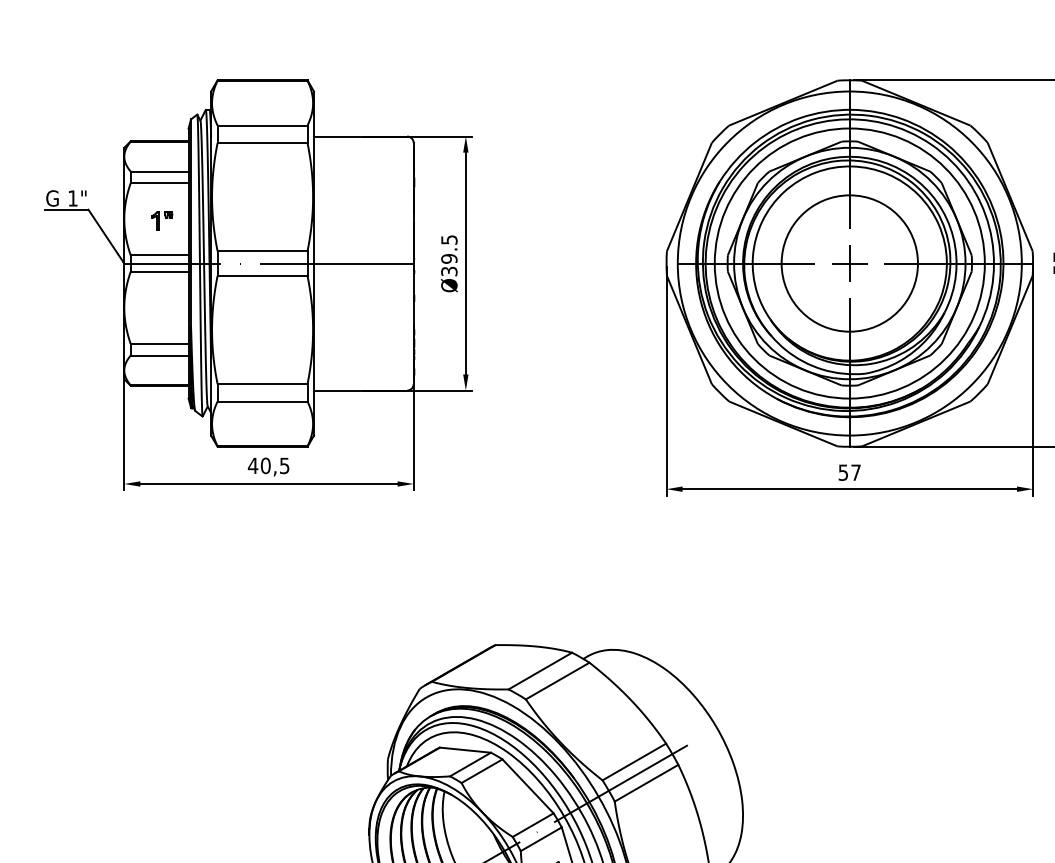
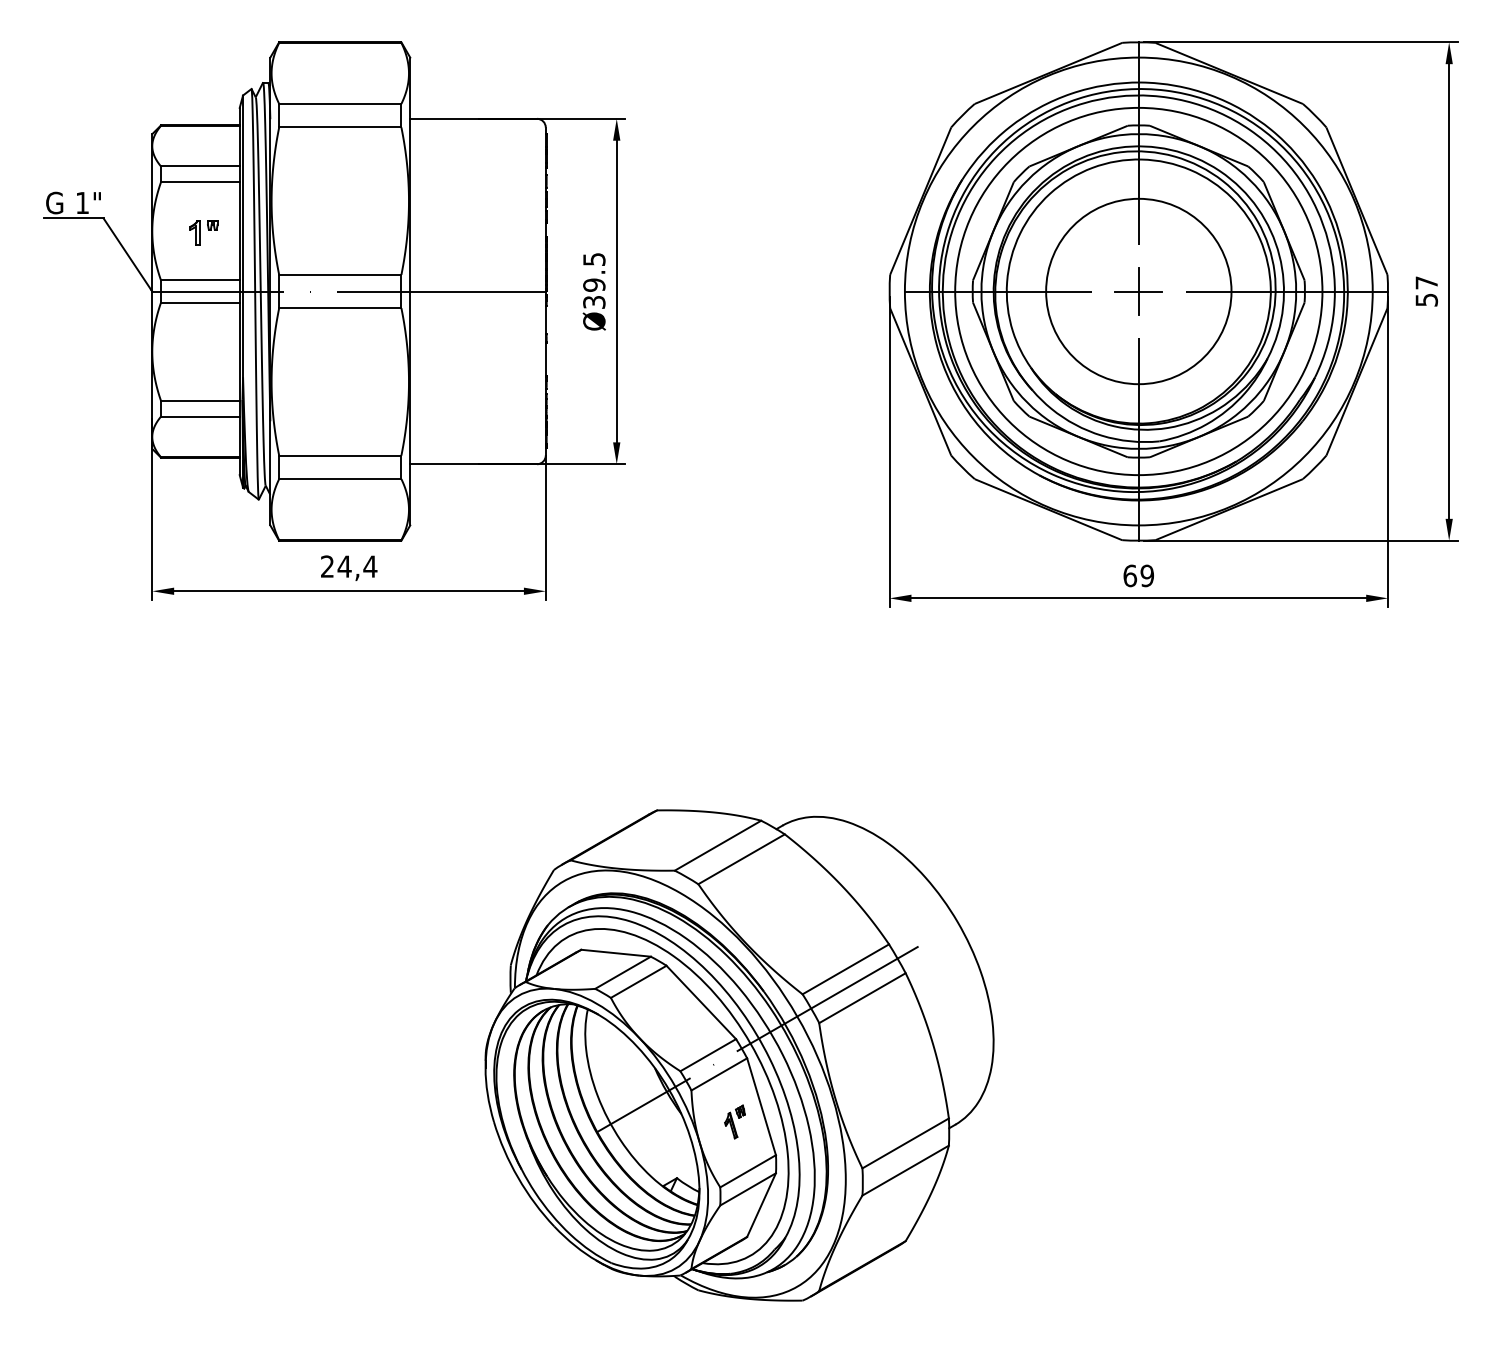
text: (268, 465) -> (348, 566), 40,5 -> 24,4
text: (849, 472) -> (1138, 575), 57 -> 69

